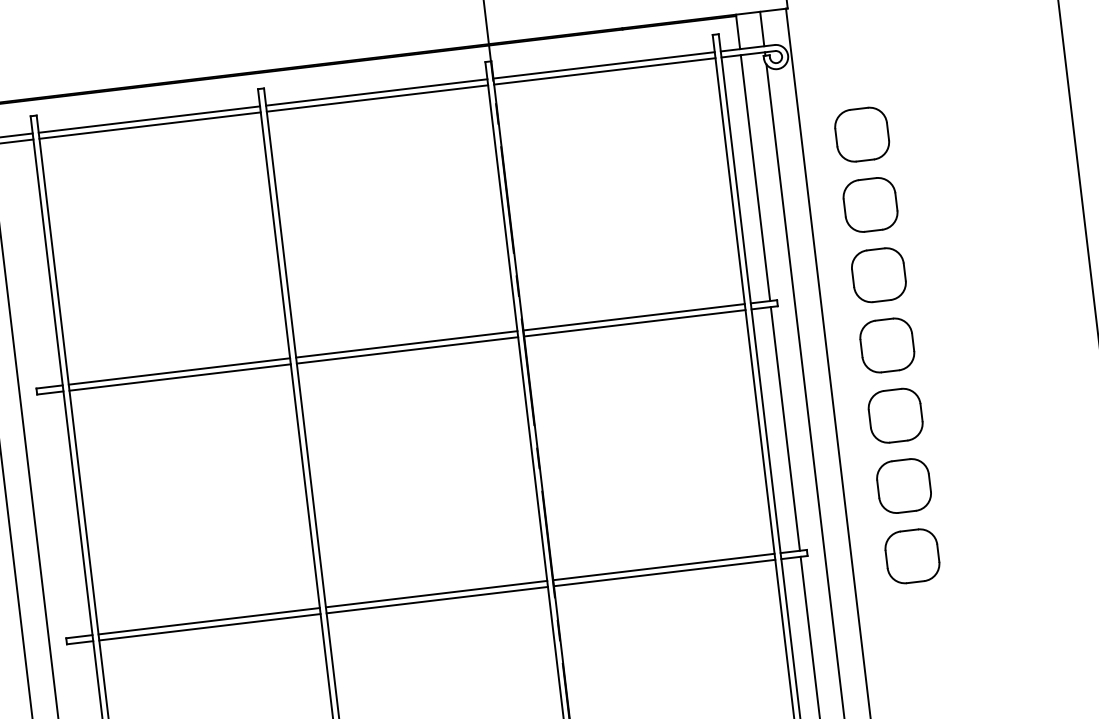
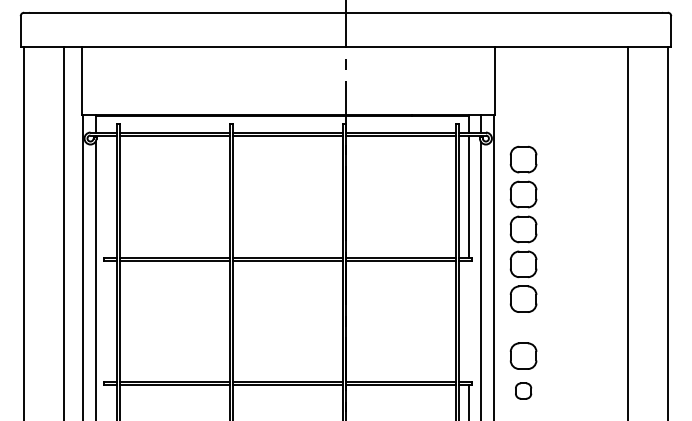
part: (878, 273) -> (523, 228), moved
line: (784, 427) -> (468, 320), removed
part: (912, 555) -> (523, 390), size x0.6

